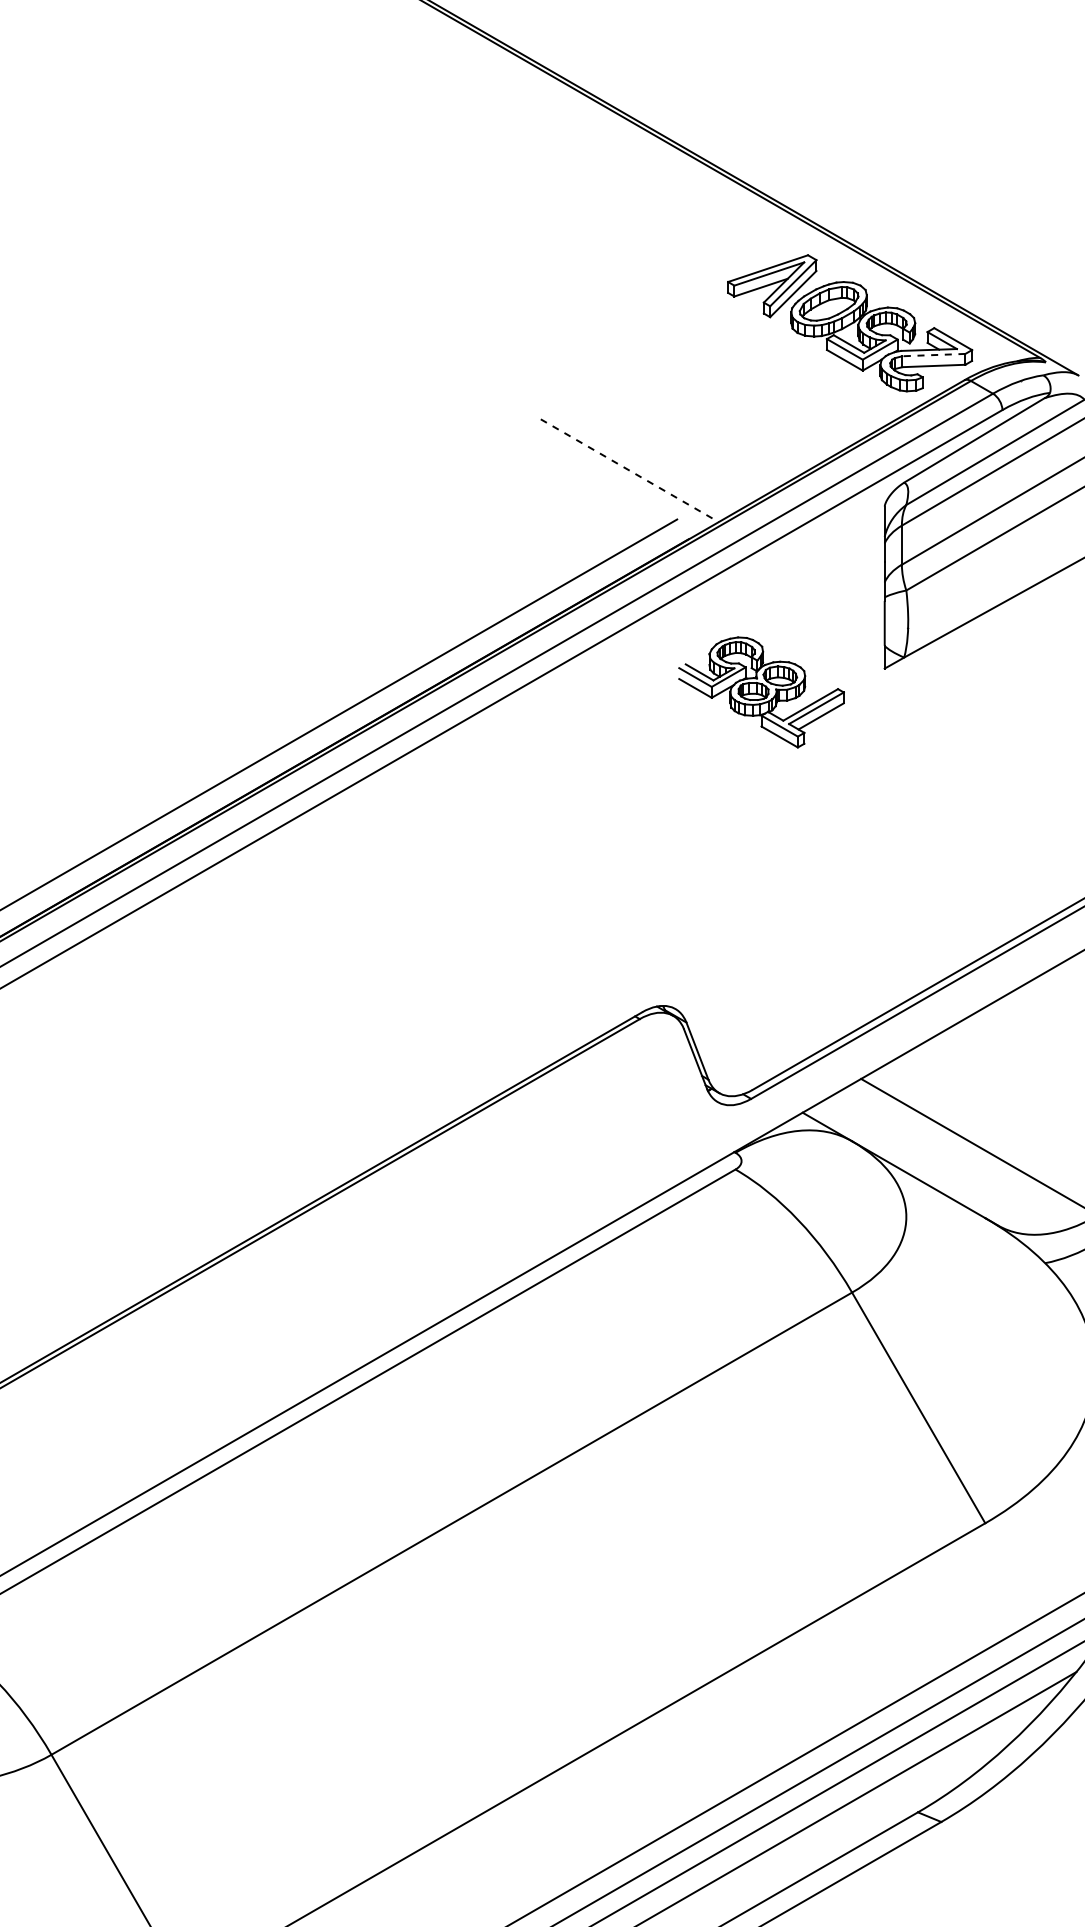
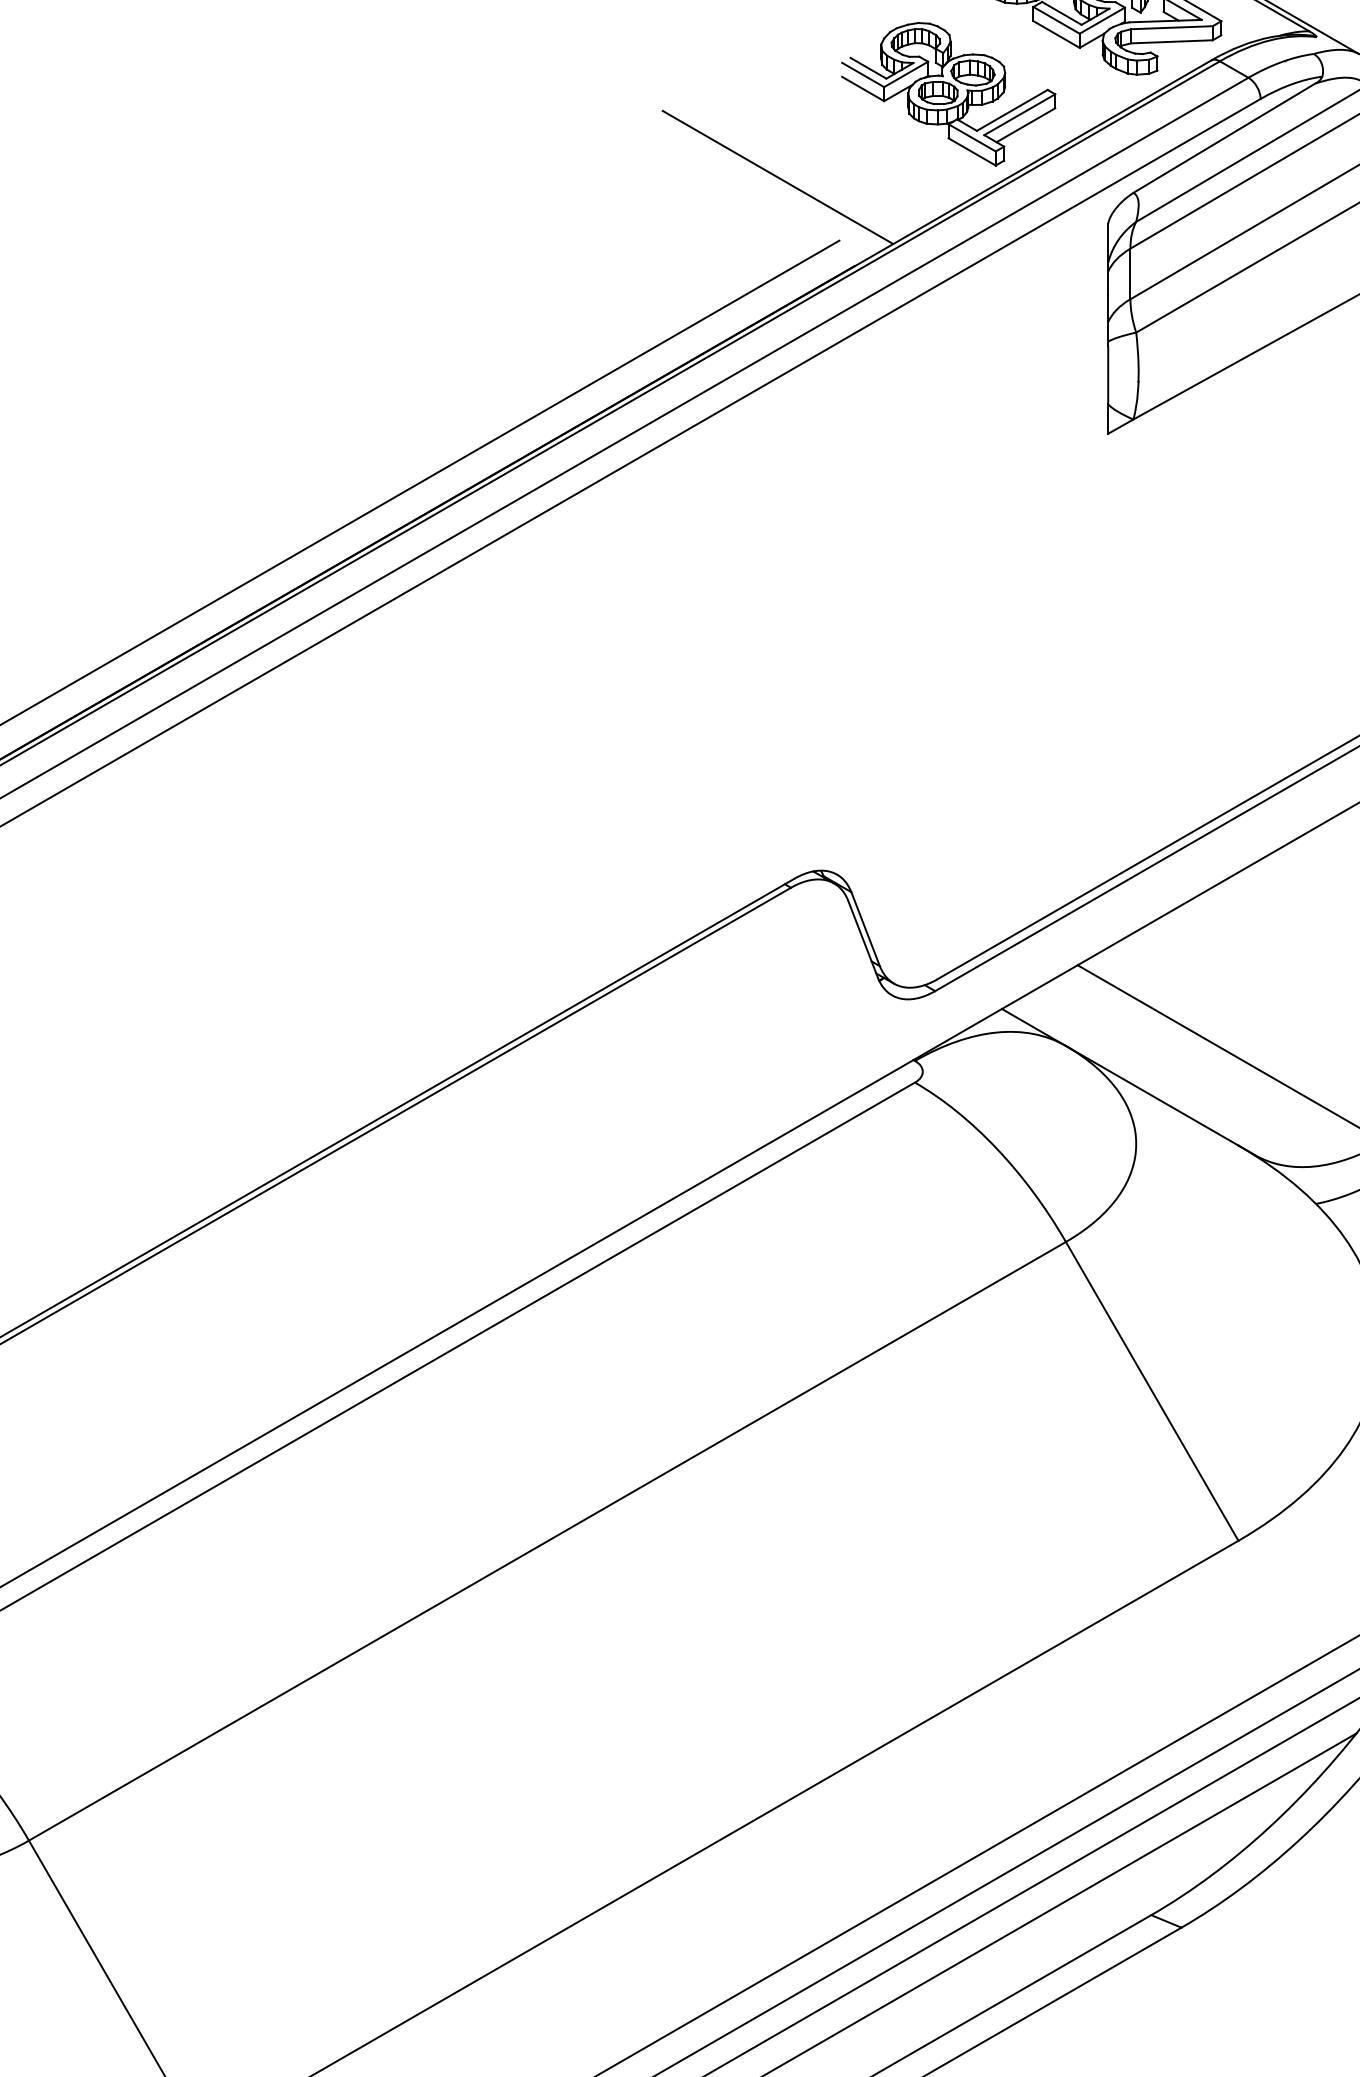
line: (933, 355) -> (1171, 28), dashed -> solid
line: (629, 470) -> (777, 177), dashed -> solid
part: (761, 692) -> (948, 94), moved

